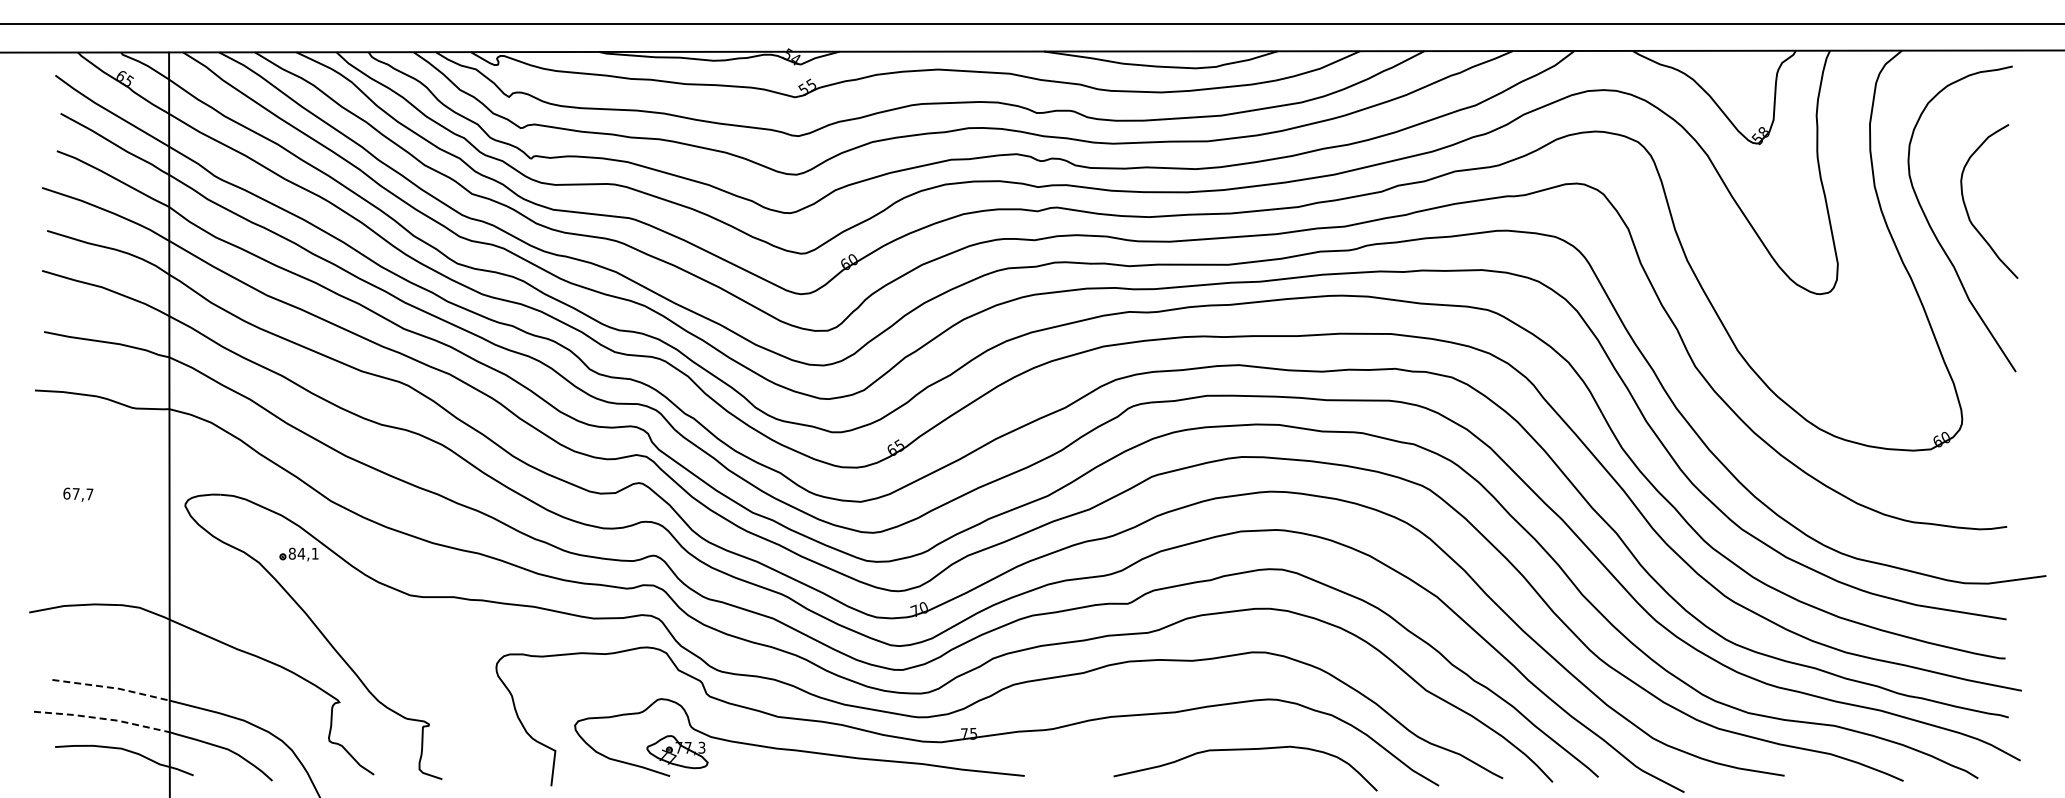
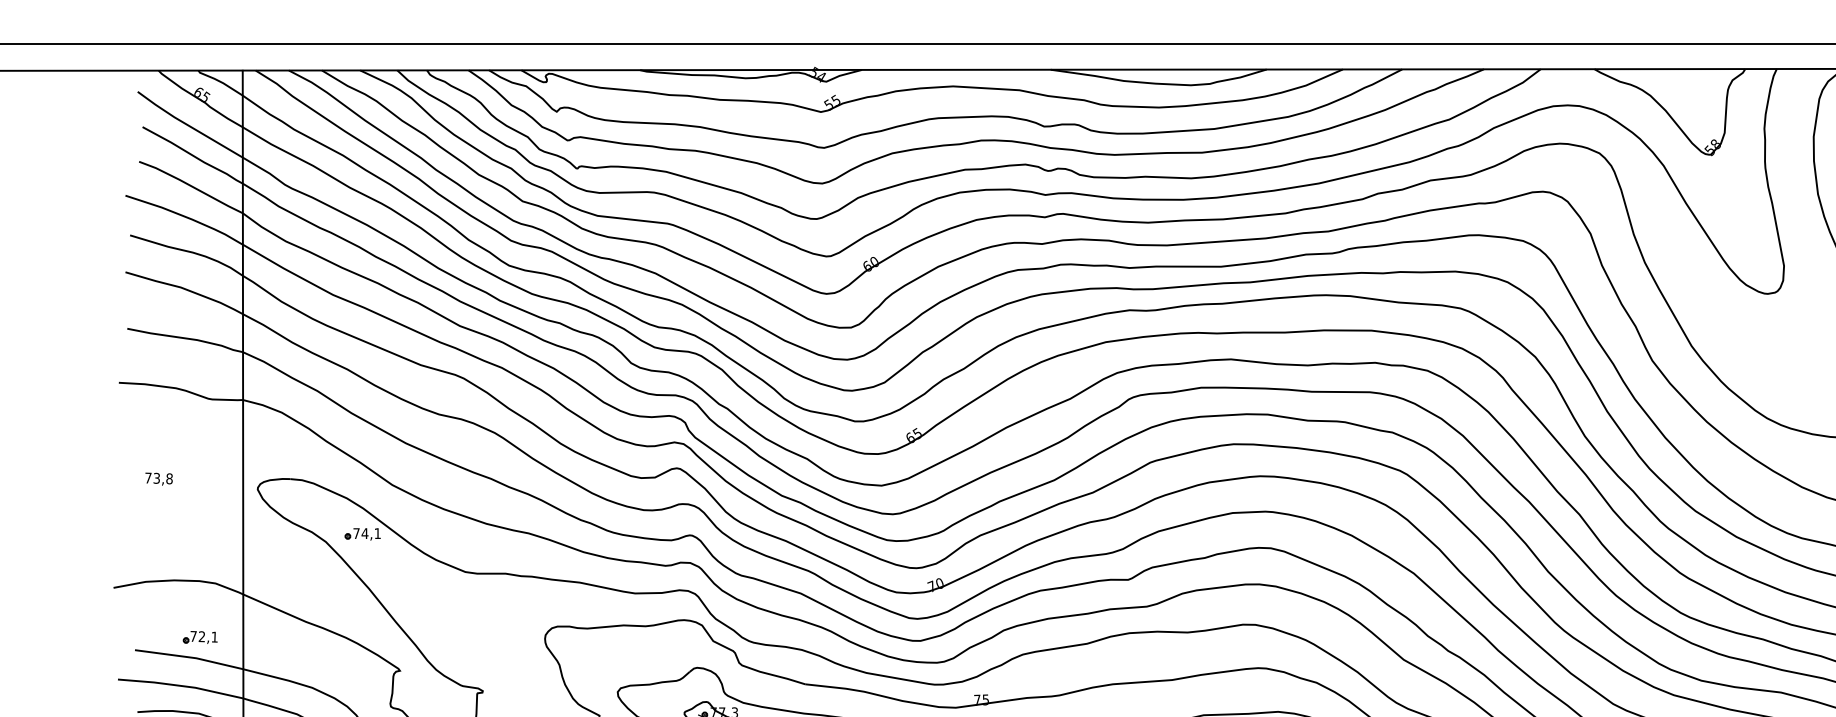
text: (78, 493) -> (159, 477), 67,7 -> 73,8
text: (291, 553) -> (355, 533), 84,1 -> 74,1
part: (122, 666) -> (199, 637), added
line: (112, 687) -> (190, 657), dashed -> solid
line: (103, 718) -> (182, 685), dashed -> solid

